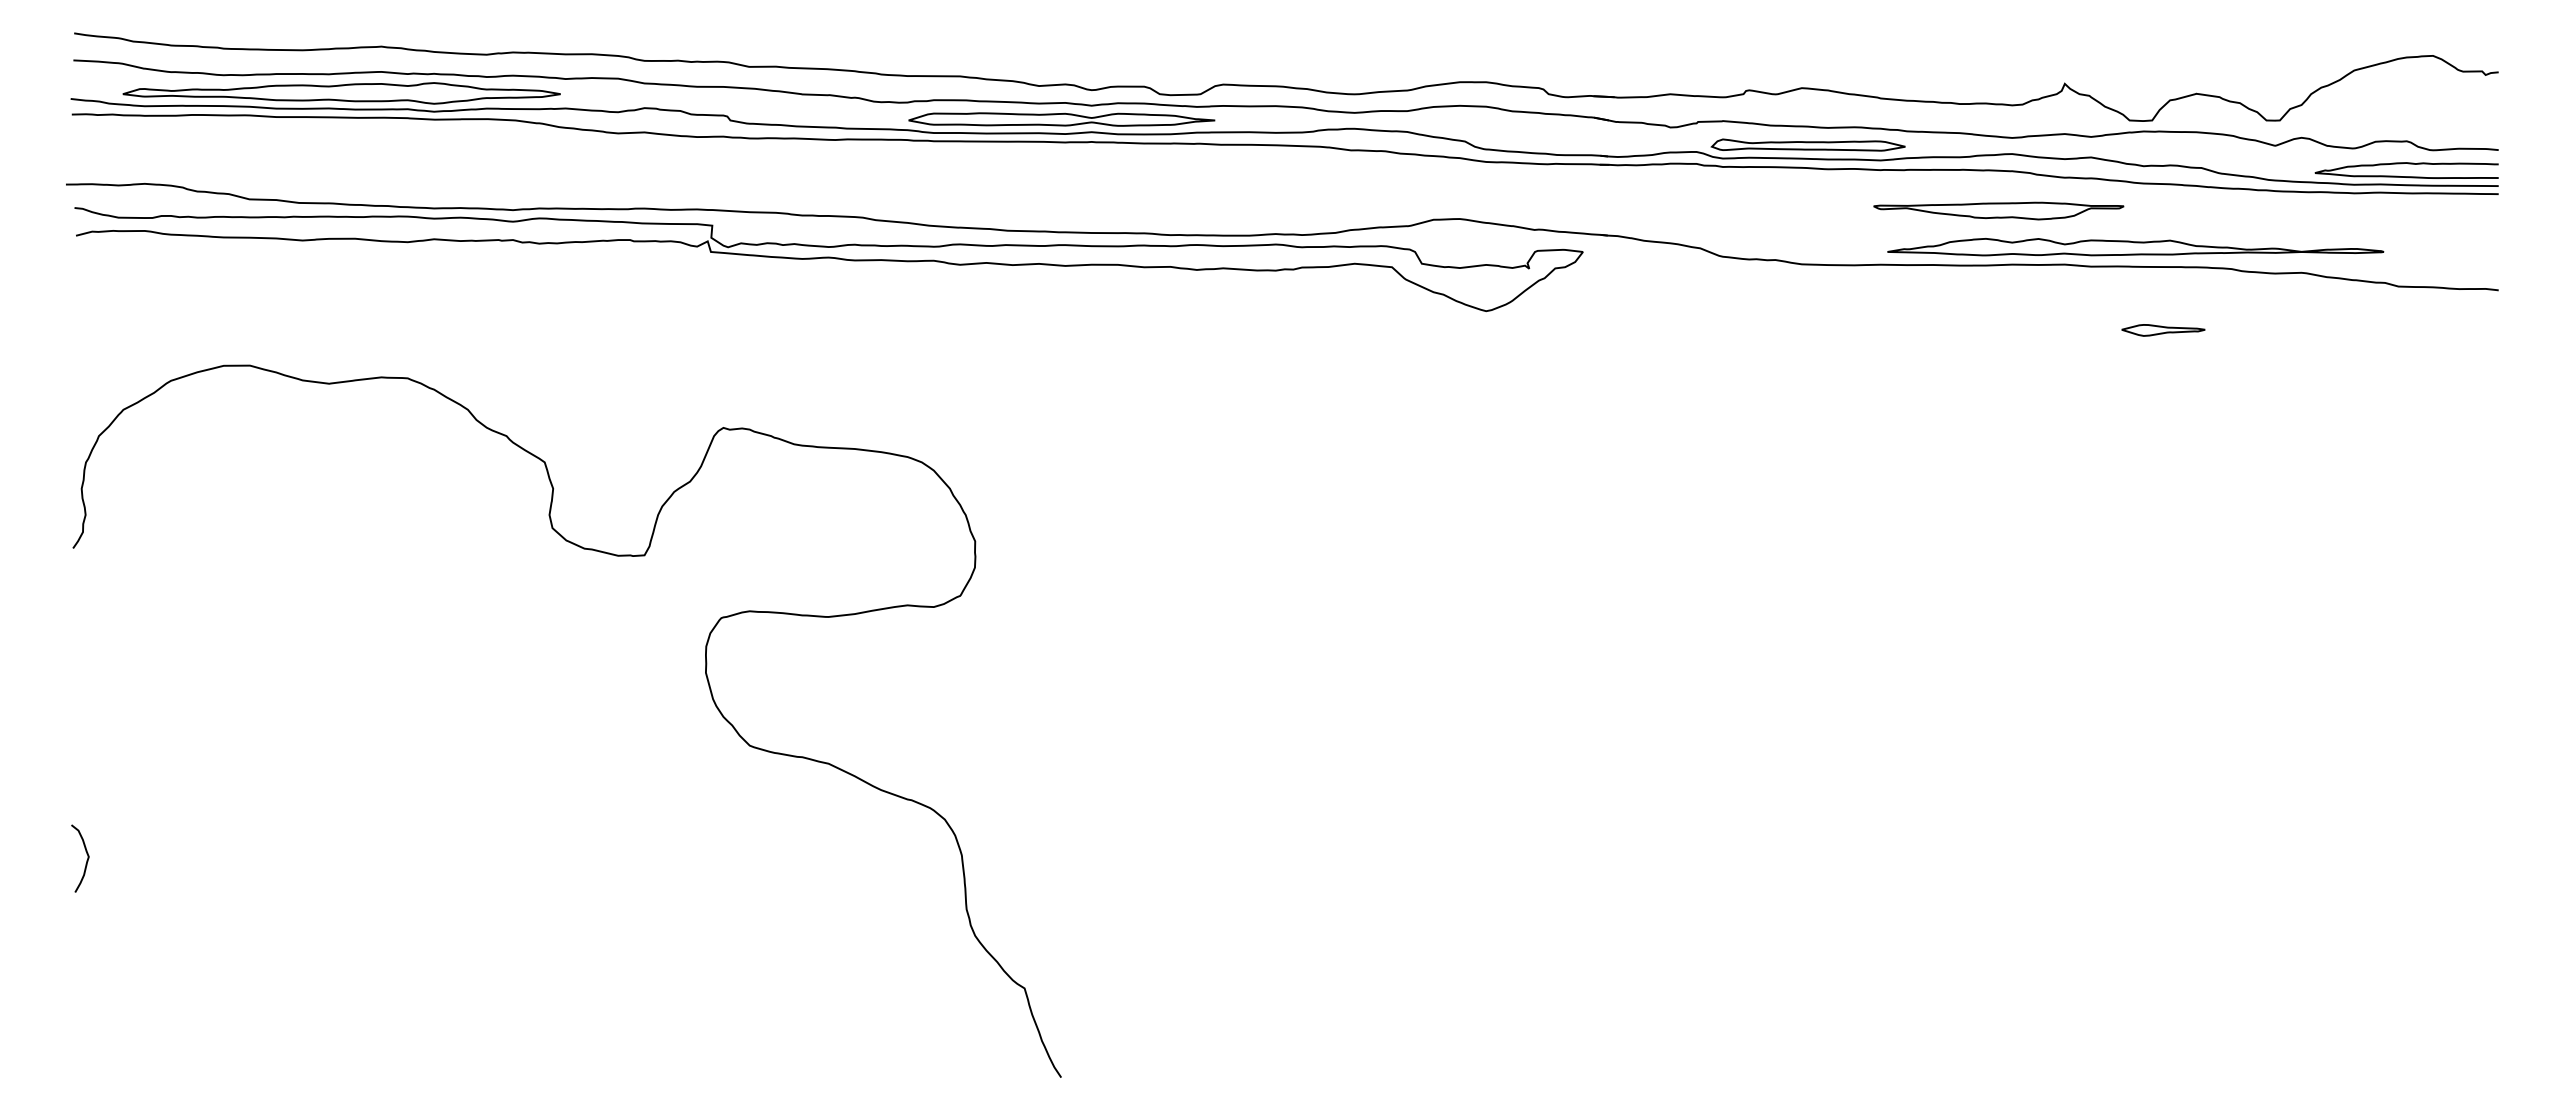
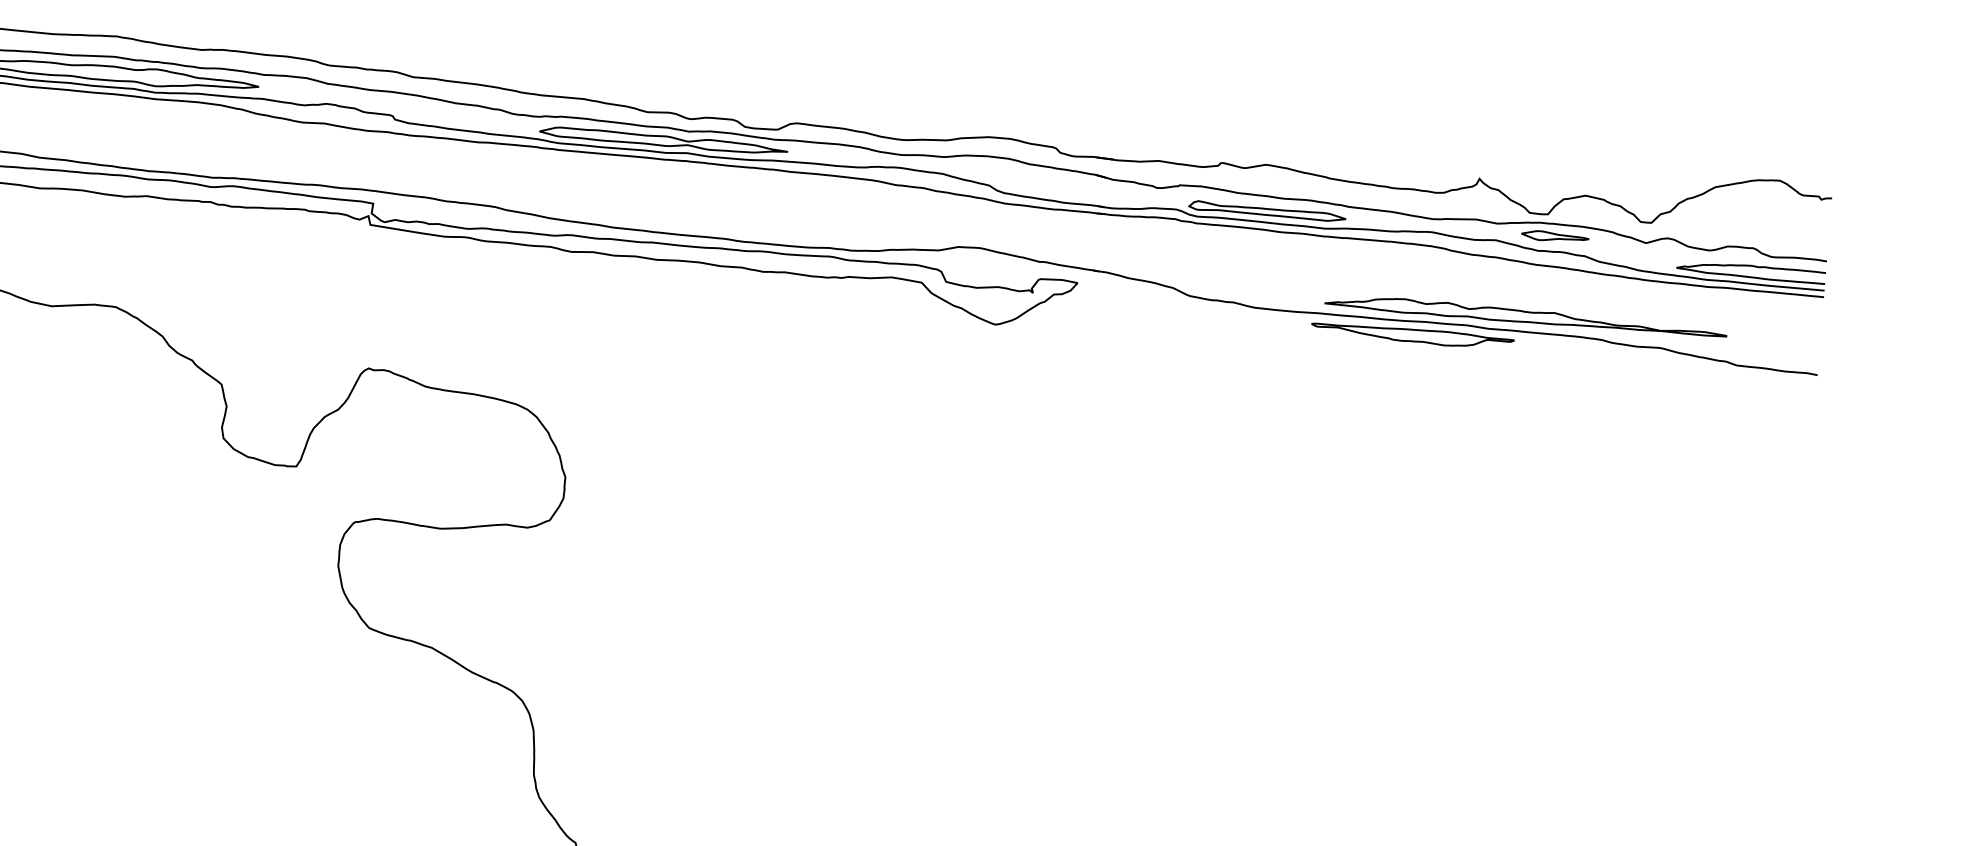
part: (1998, 210) -> (1412, 335), moved
part: (2163, 330) -> (1555, 237), moved

